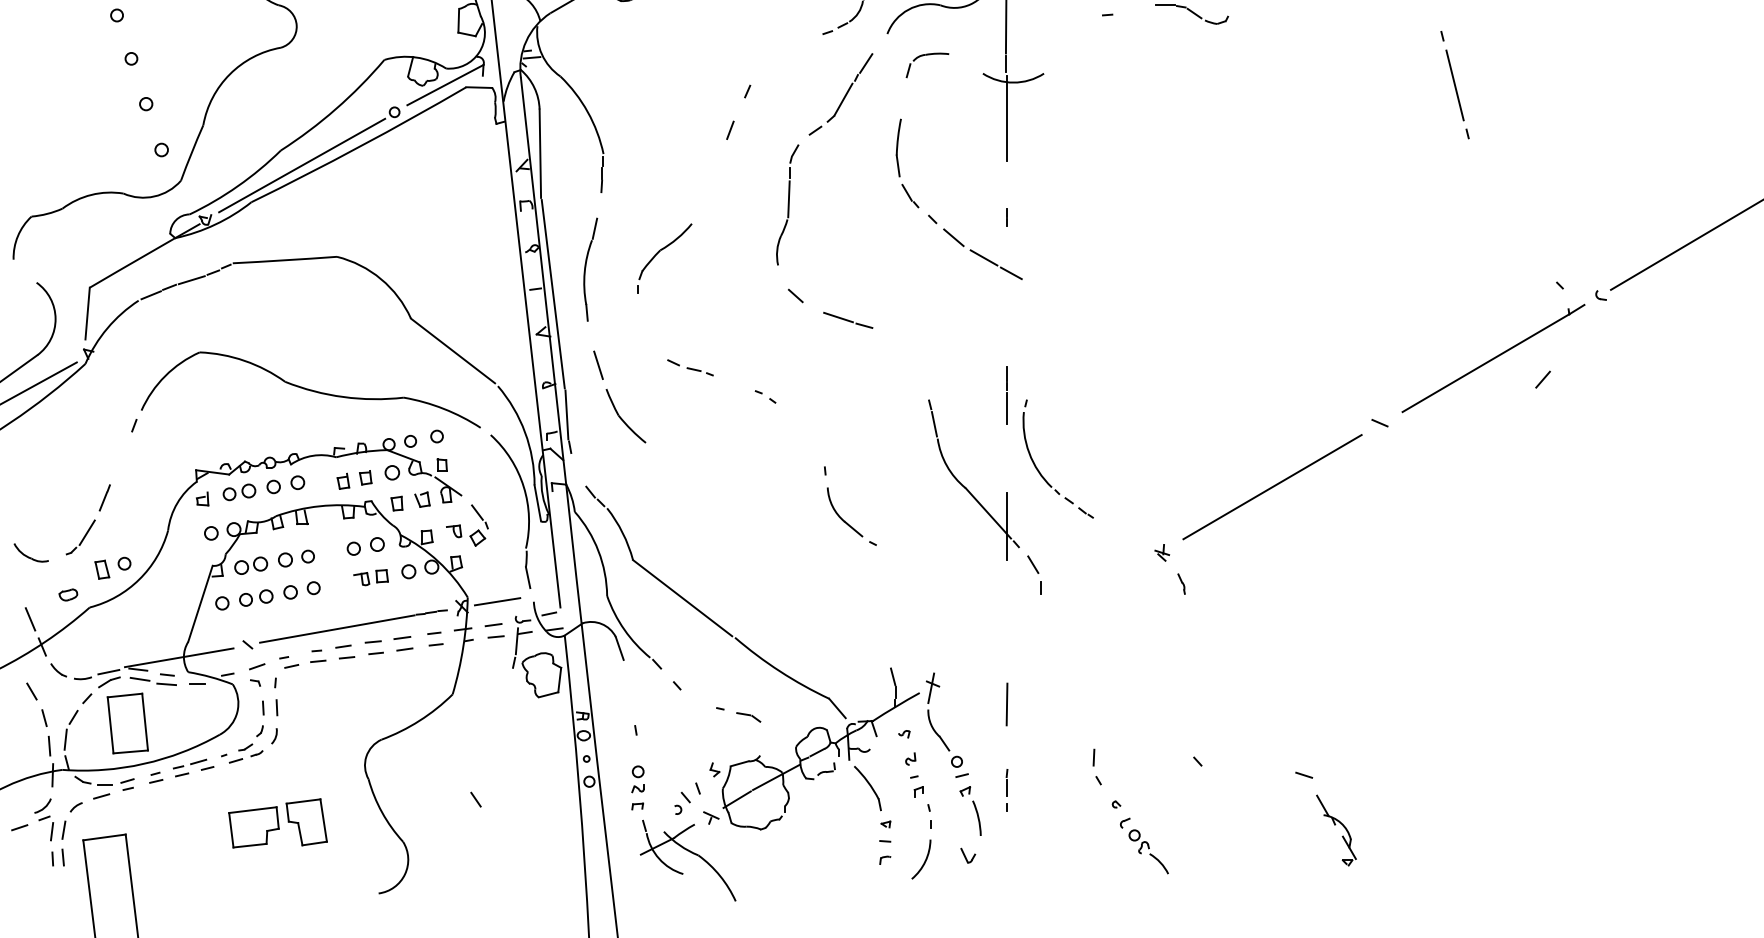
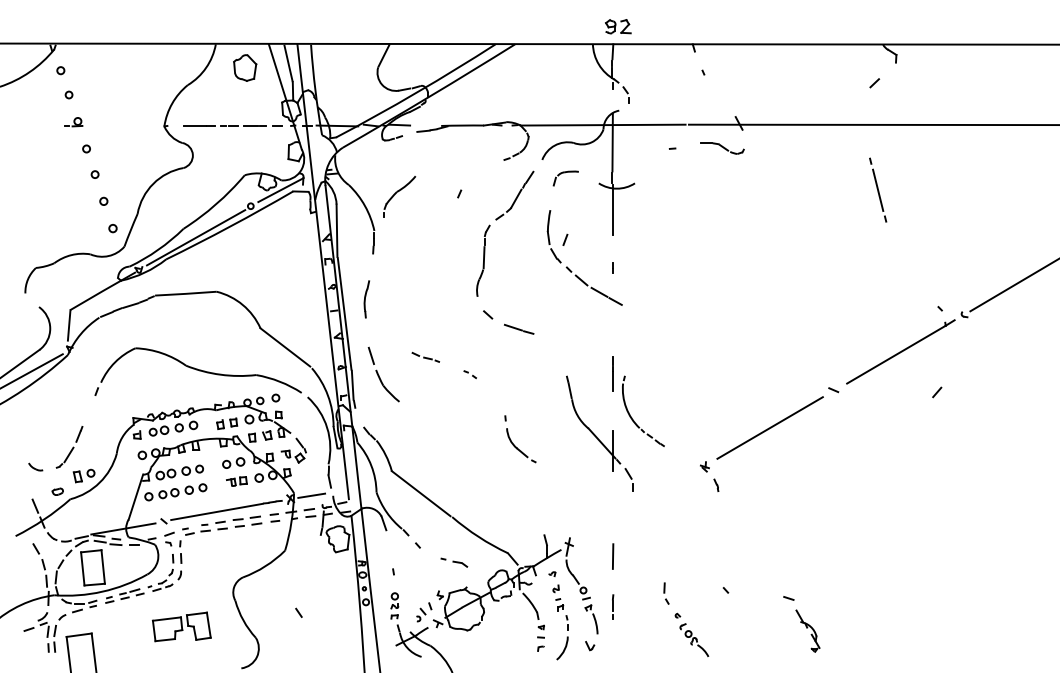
line: (730, 129) -> (565, 239), moved
part: (664, 258) -> (399, 196), moved
part: (590, 269) -> (366, 299), size x0.6
line: (1543, 379) -> (937, 392), moved
part: (30, 552) -> (35, 466), size x0.7

